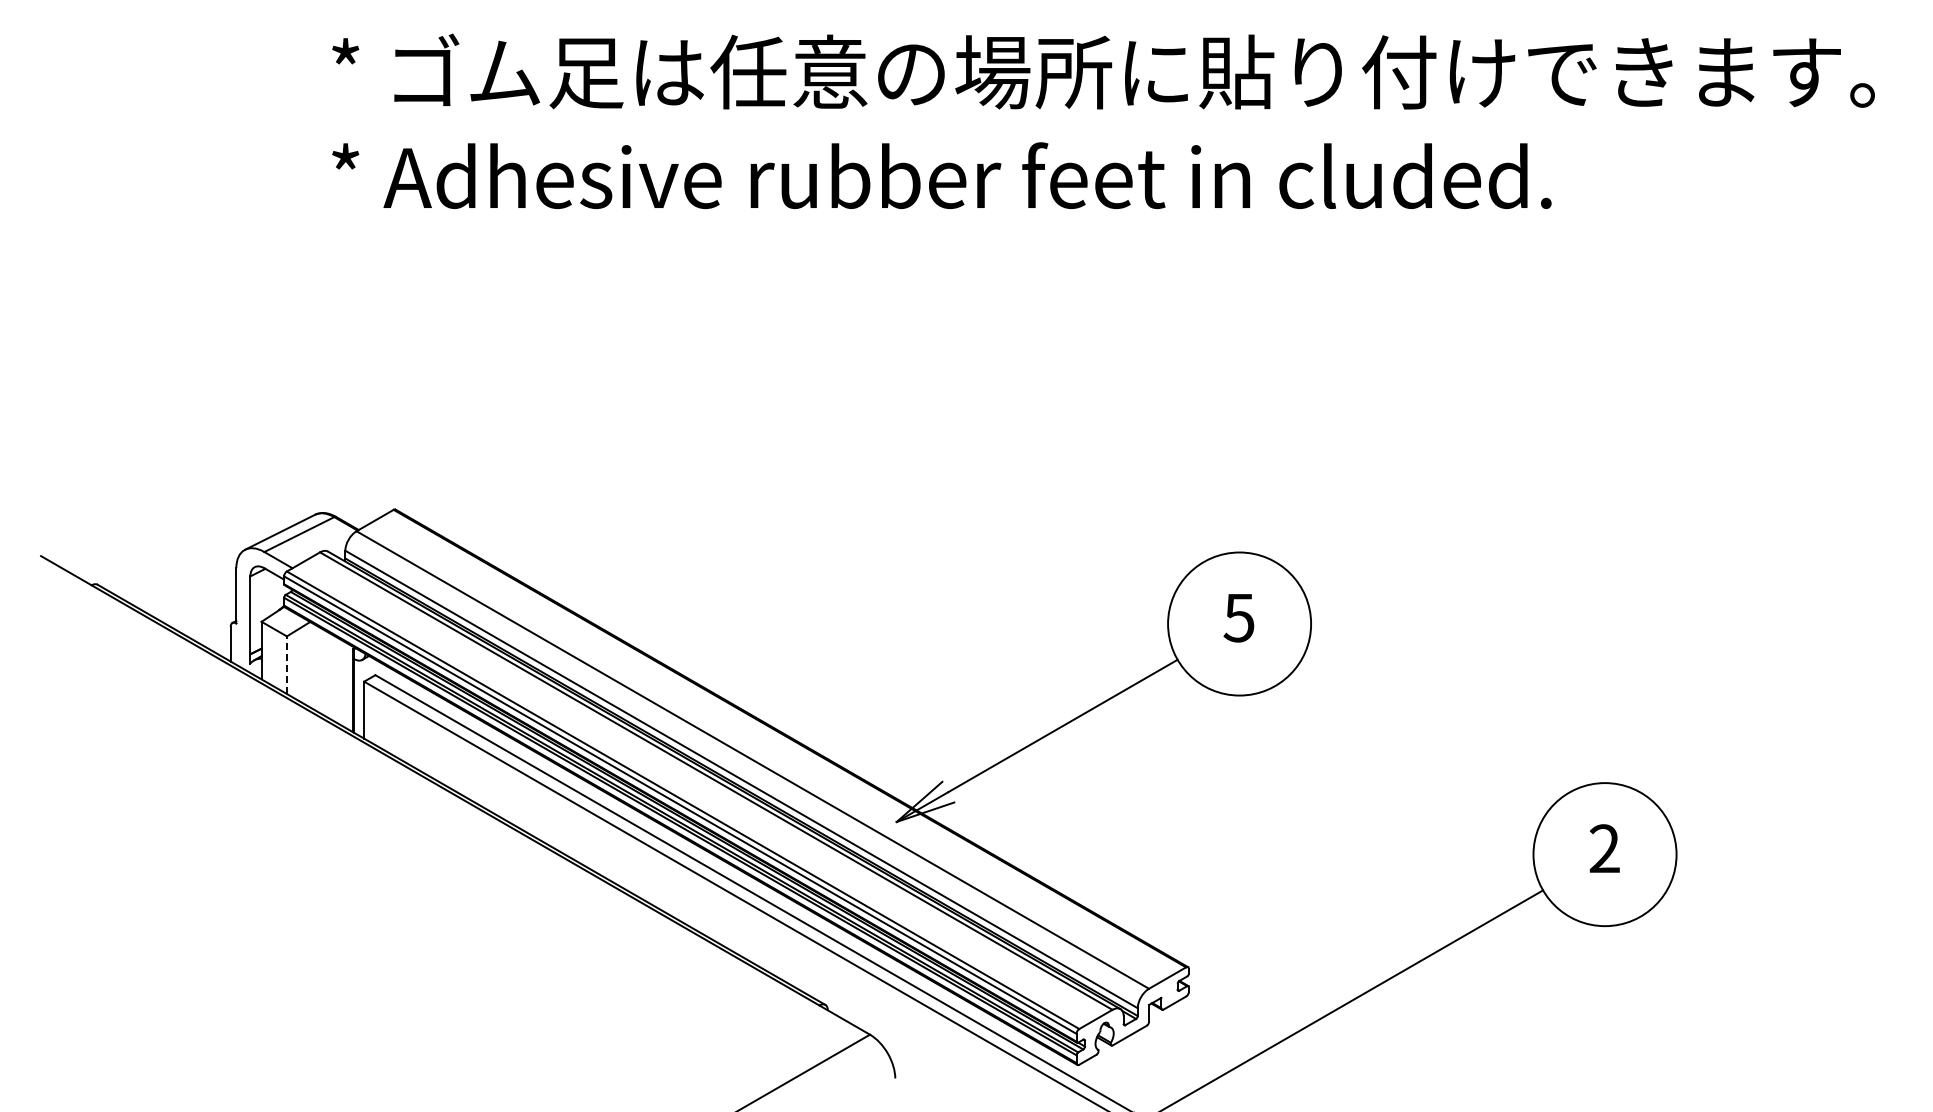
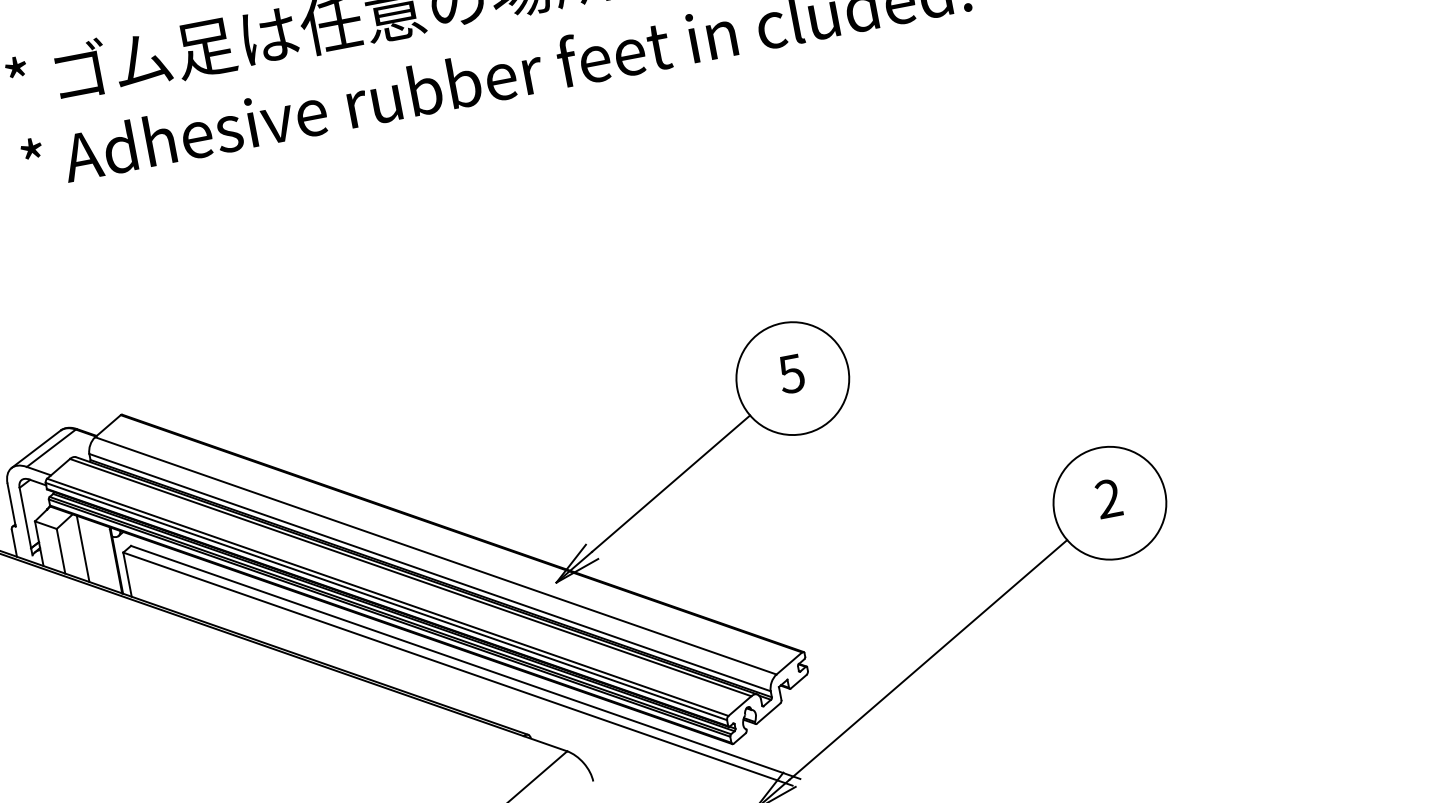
line: (286, 665) -> (60, 551), dashed -> solid
line: (315, 667) -> (83, 548), added

